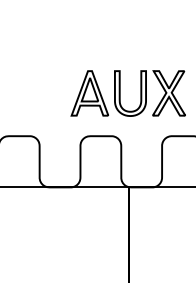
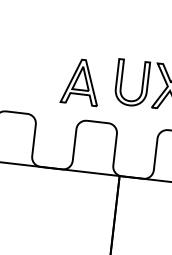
part: (89, 93) -> (80, 82), moved

